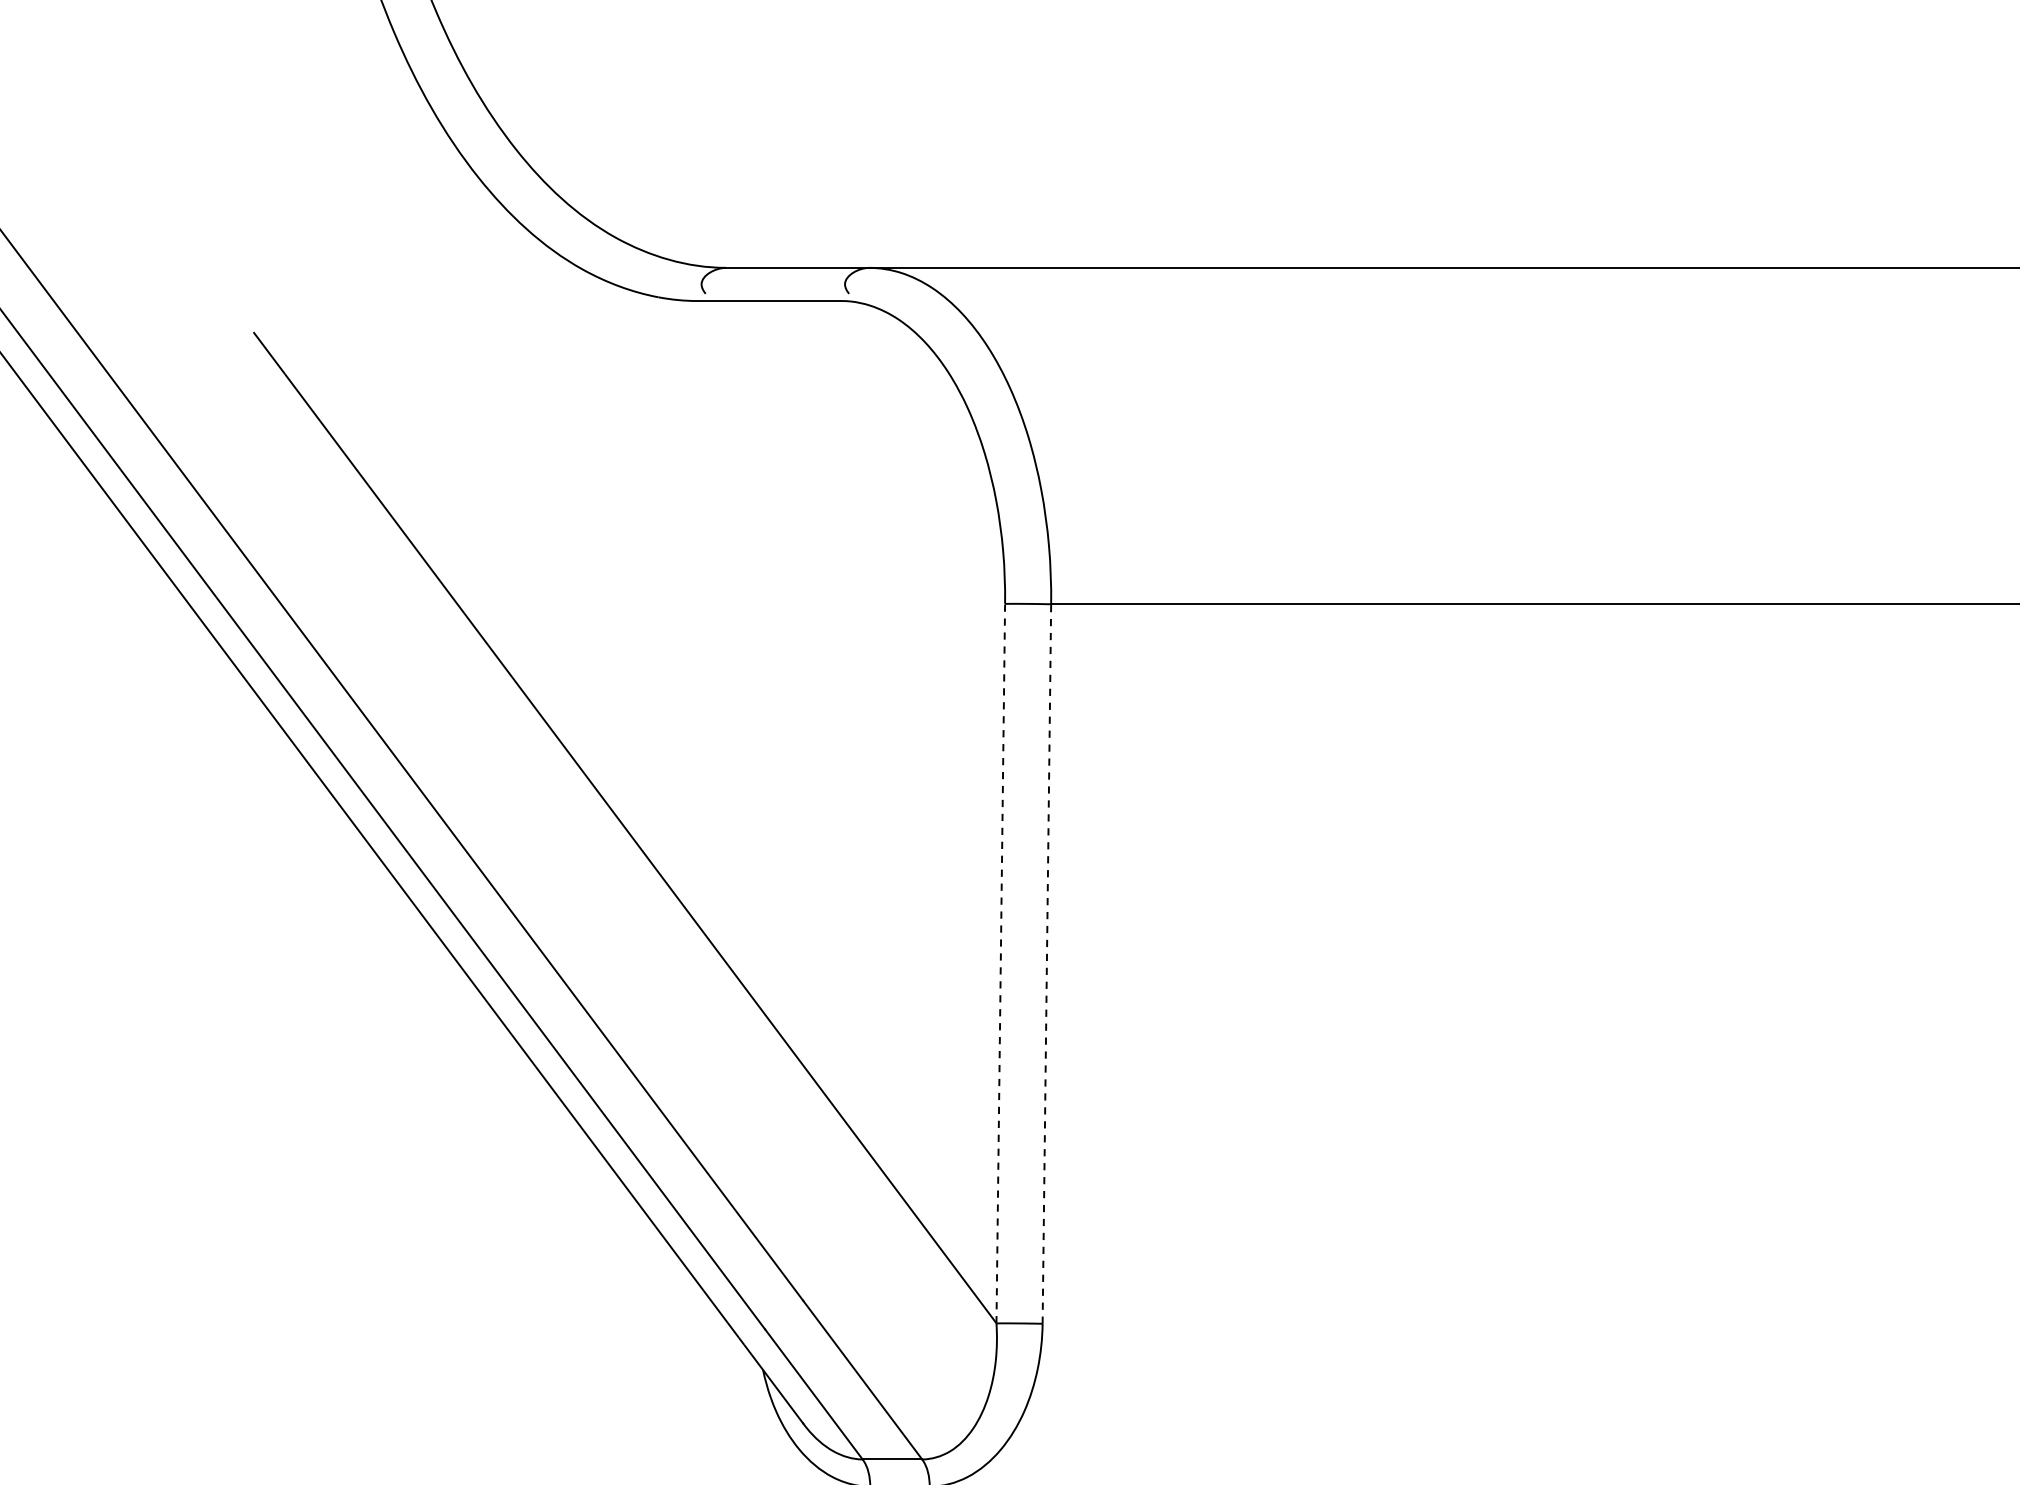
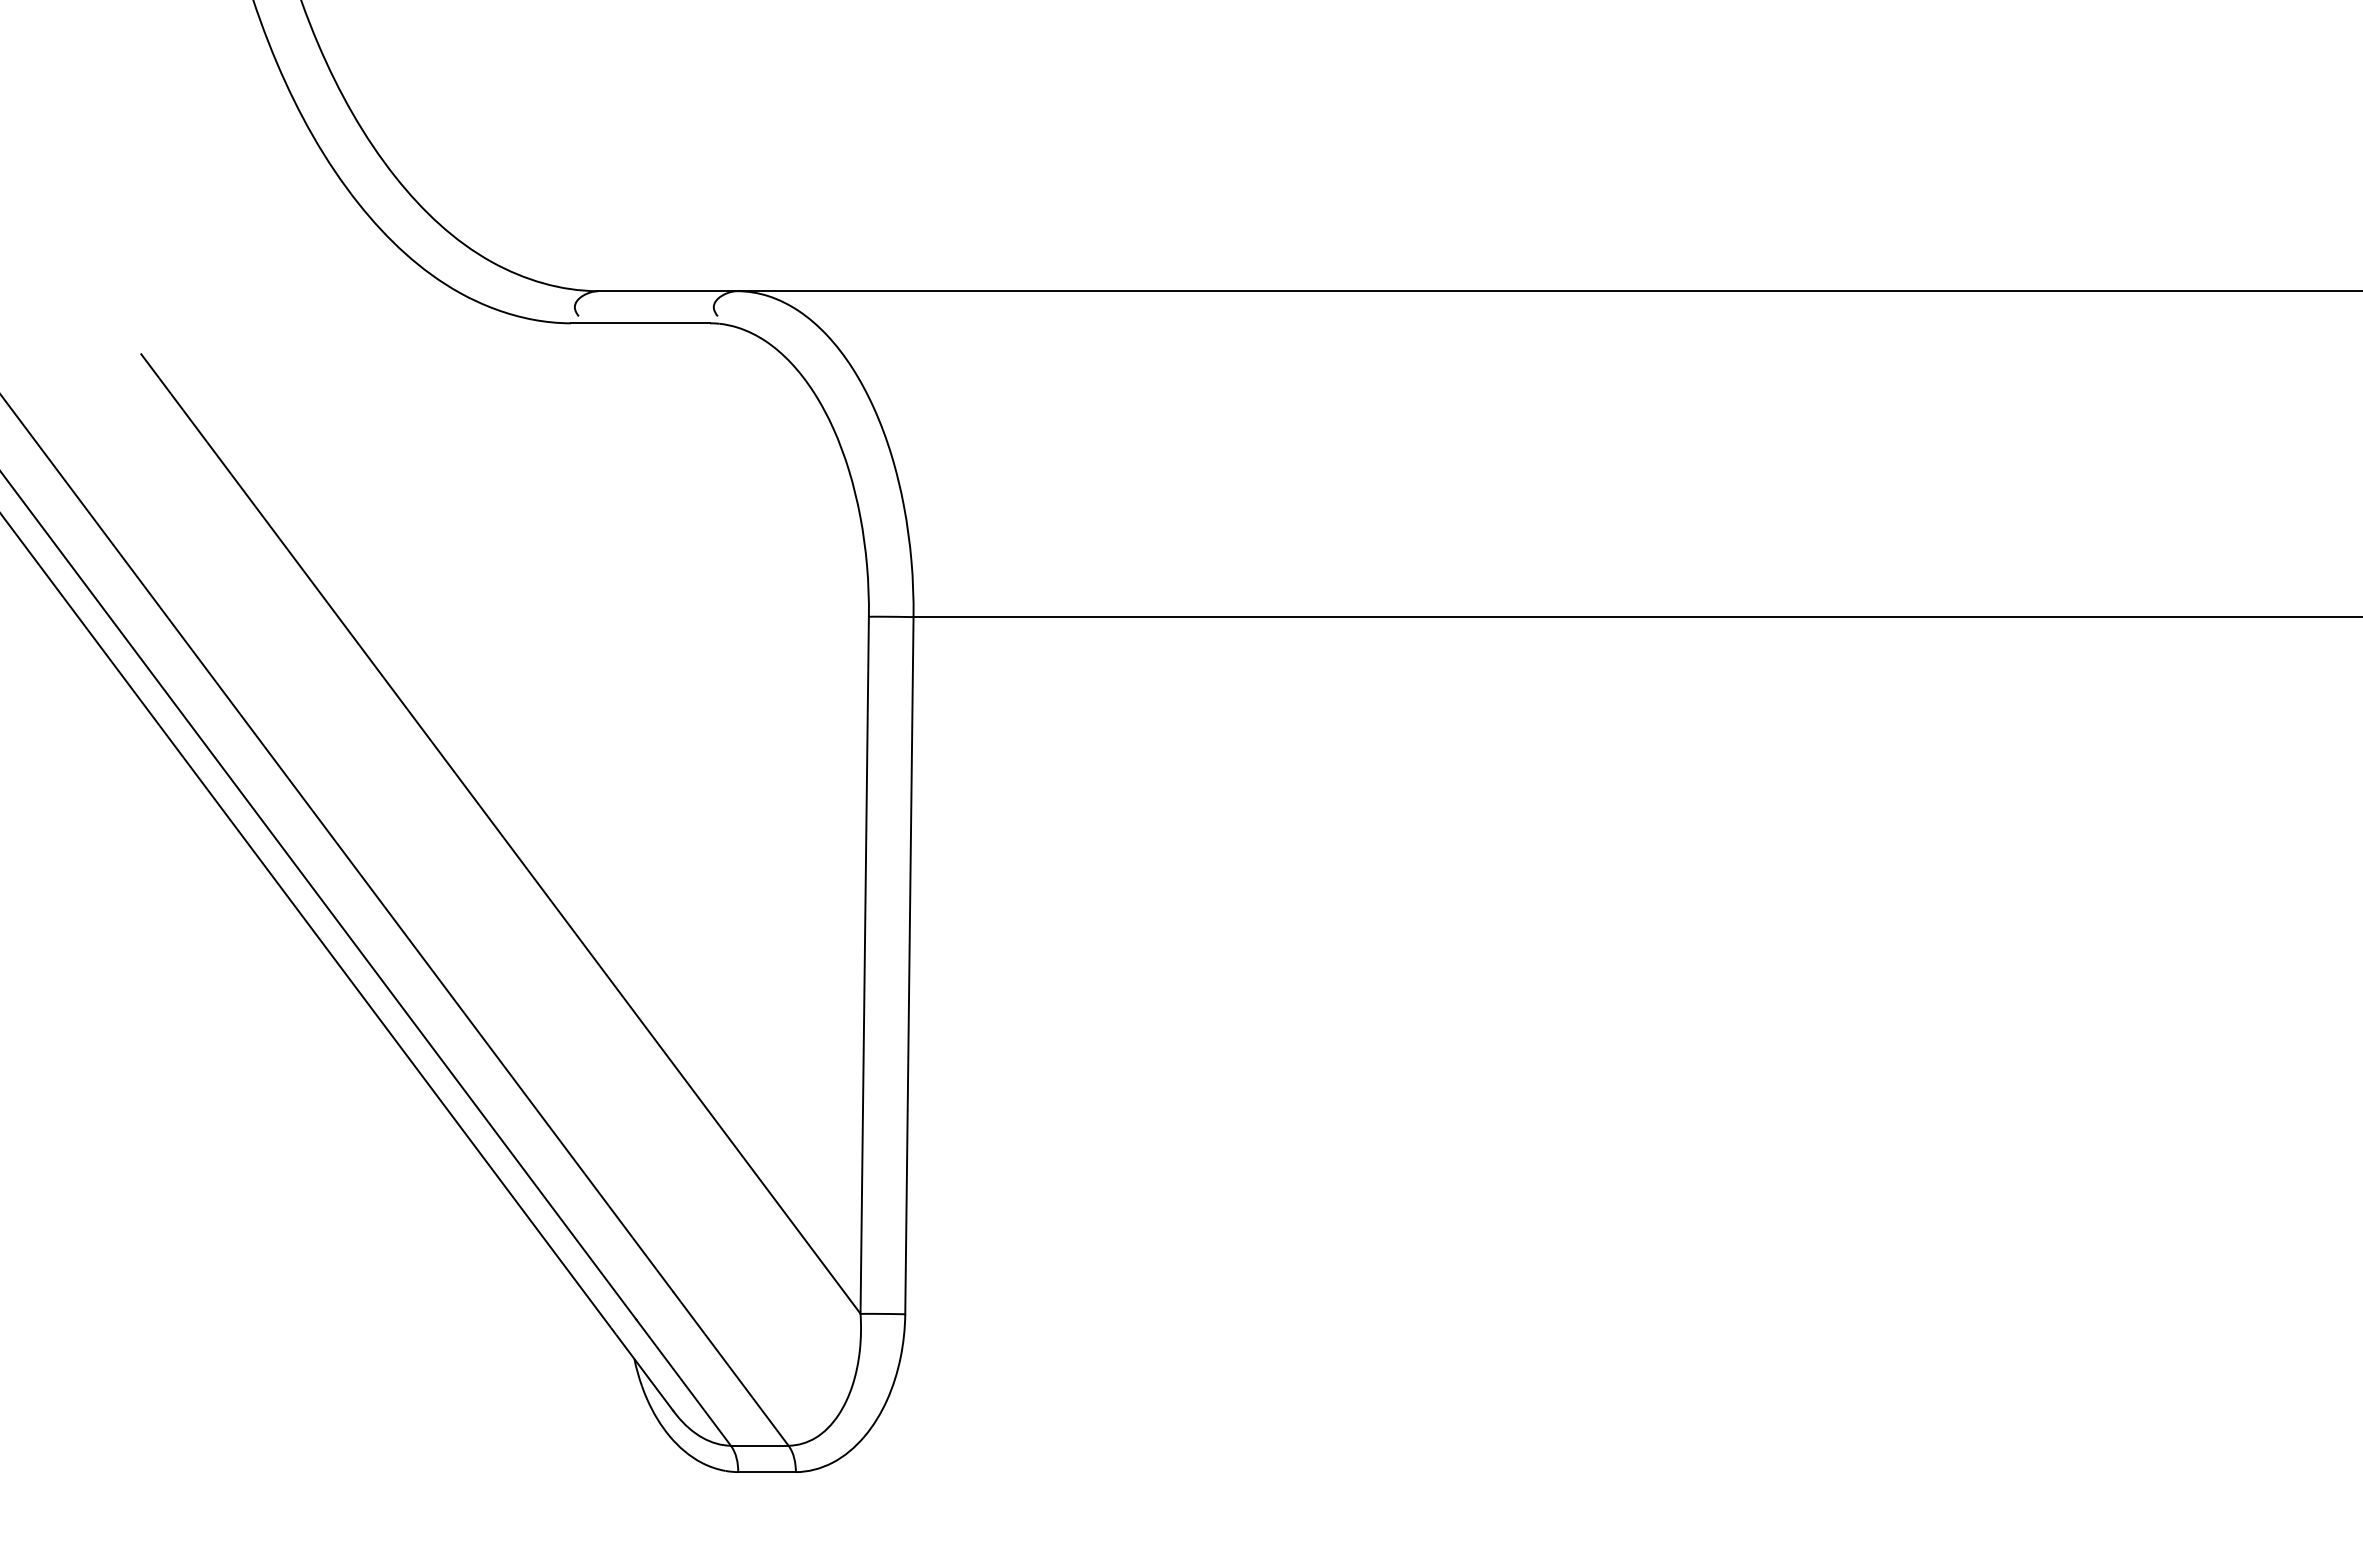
line: (1000, 963) -> (864, 965), dashed -> solid
line: (1046, 963) -> (909, 965), dashed -> solid

